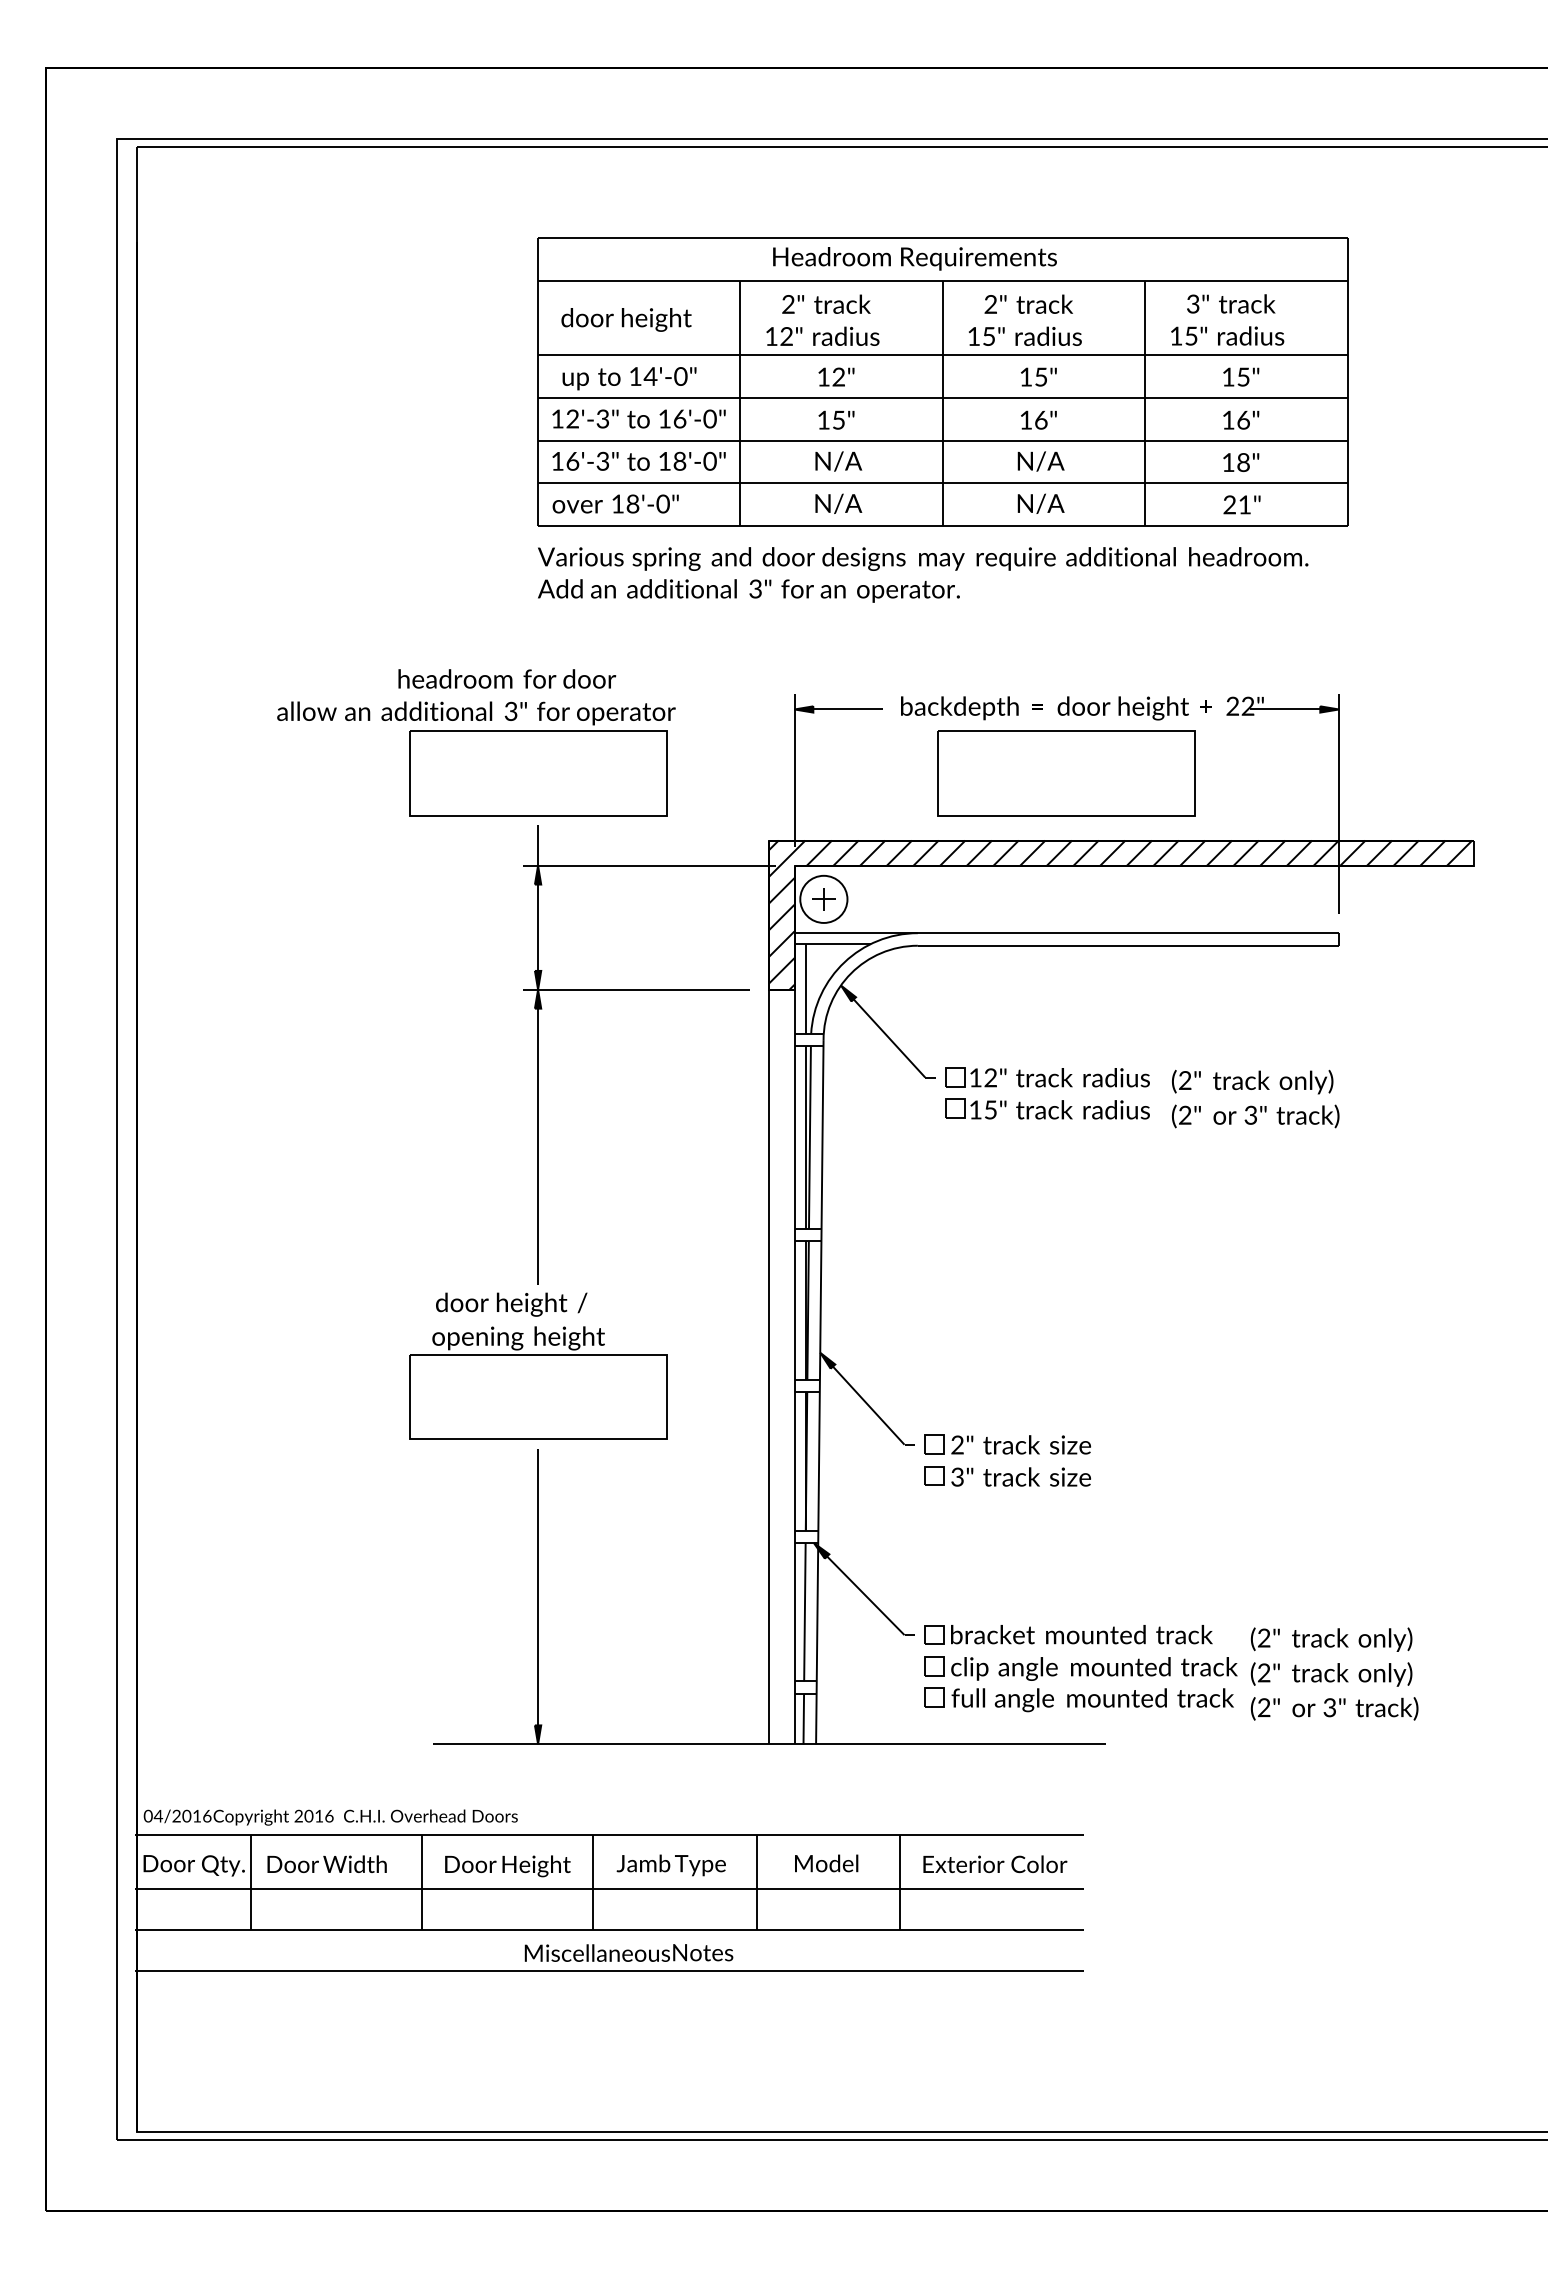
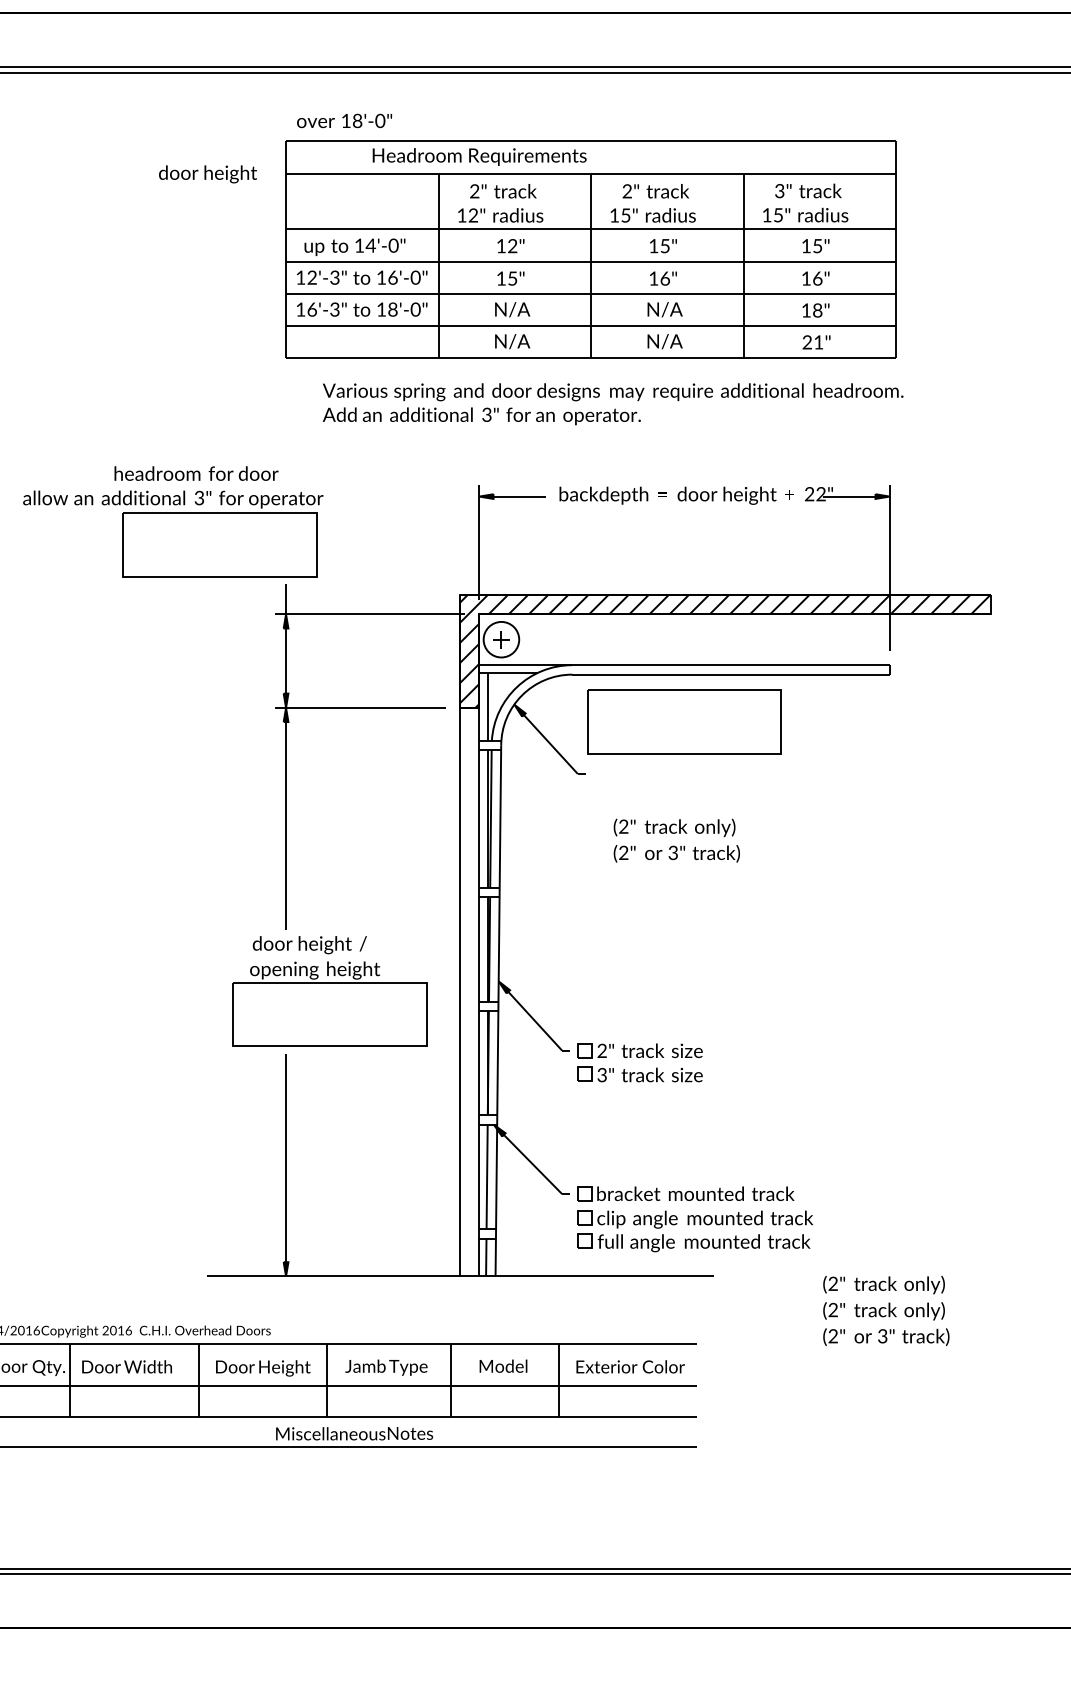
text: (914, 258) -> (479, 156), moved
text: (626, 319) -> (208, 174), moved
text: (615, 503) -> (344, 120), moved
text: (923, 574) -> (613, 403), moved
part: (476, 742) -> (173, 521), moved
part: (1066, 773) -> (684, 721), moved
part: (1045, 1087) -> (668, 781), removed
text: (1255, 1098) -> (676, 840), moved
part: (538, 1365) -> (330, 990), moved
text: (1334, 1673) -> (886, 1310), moved

